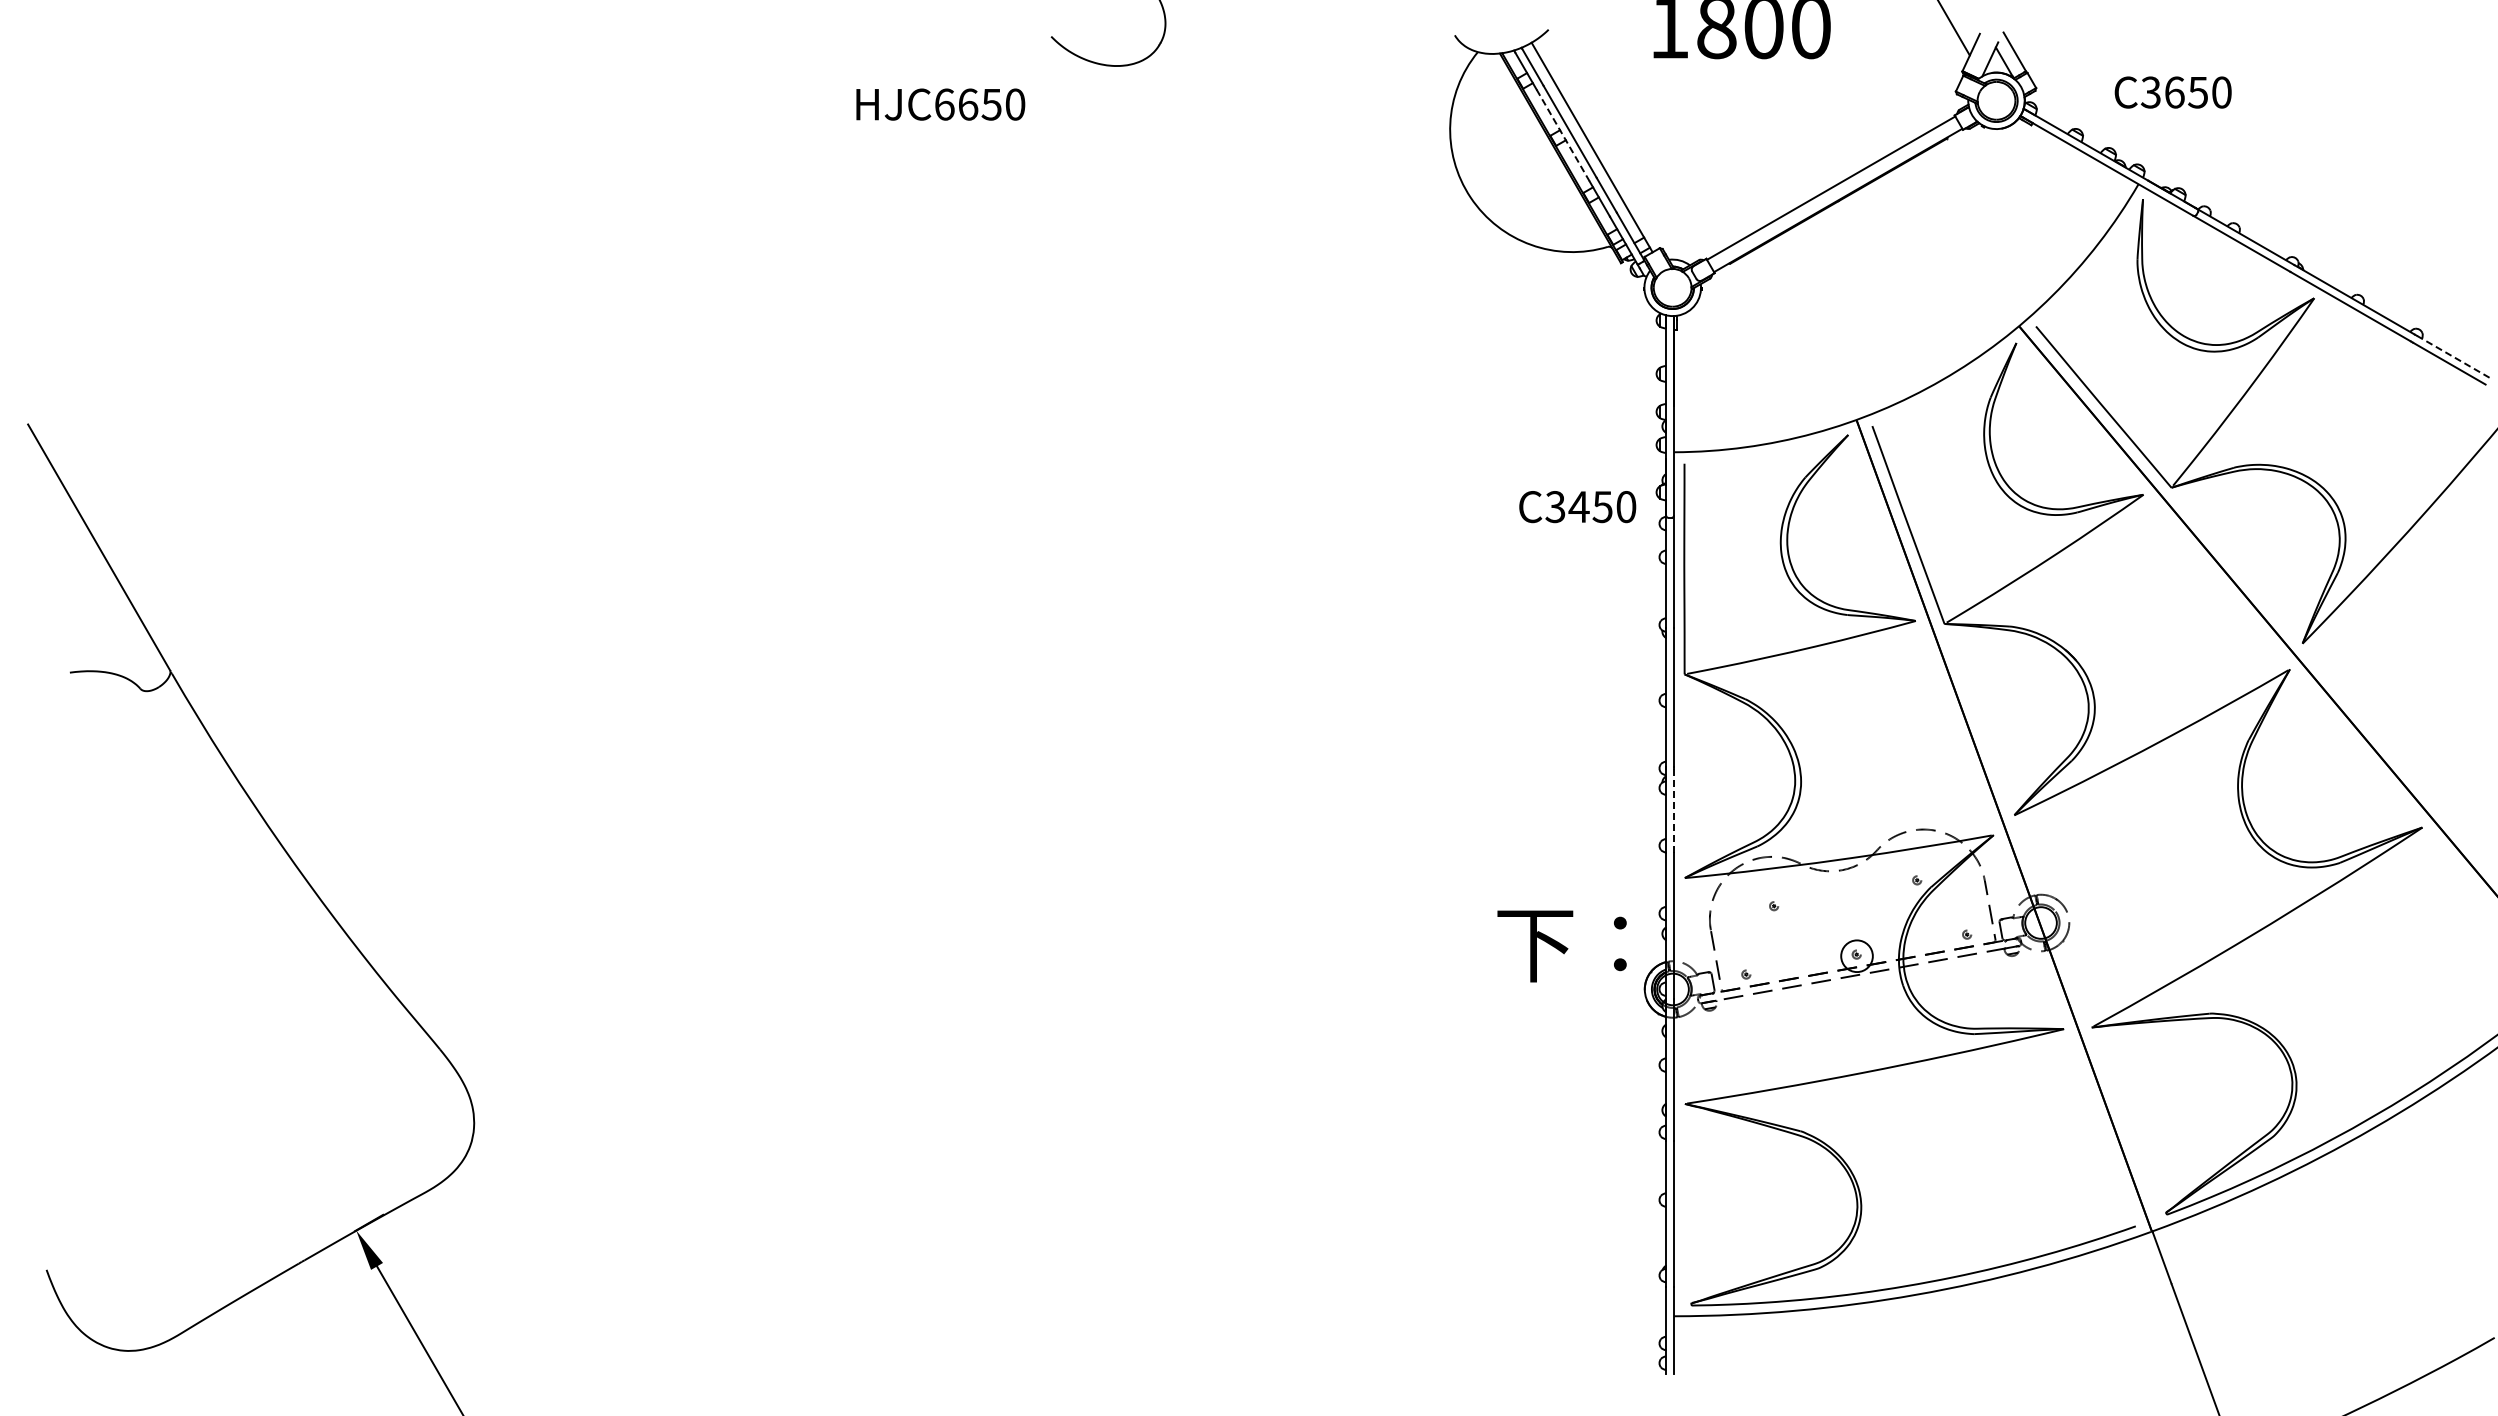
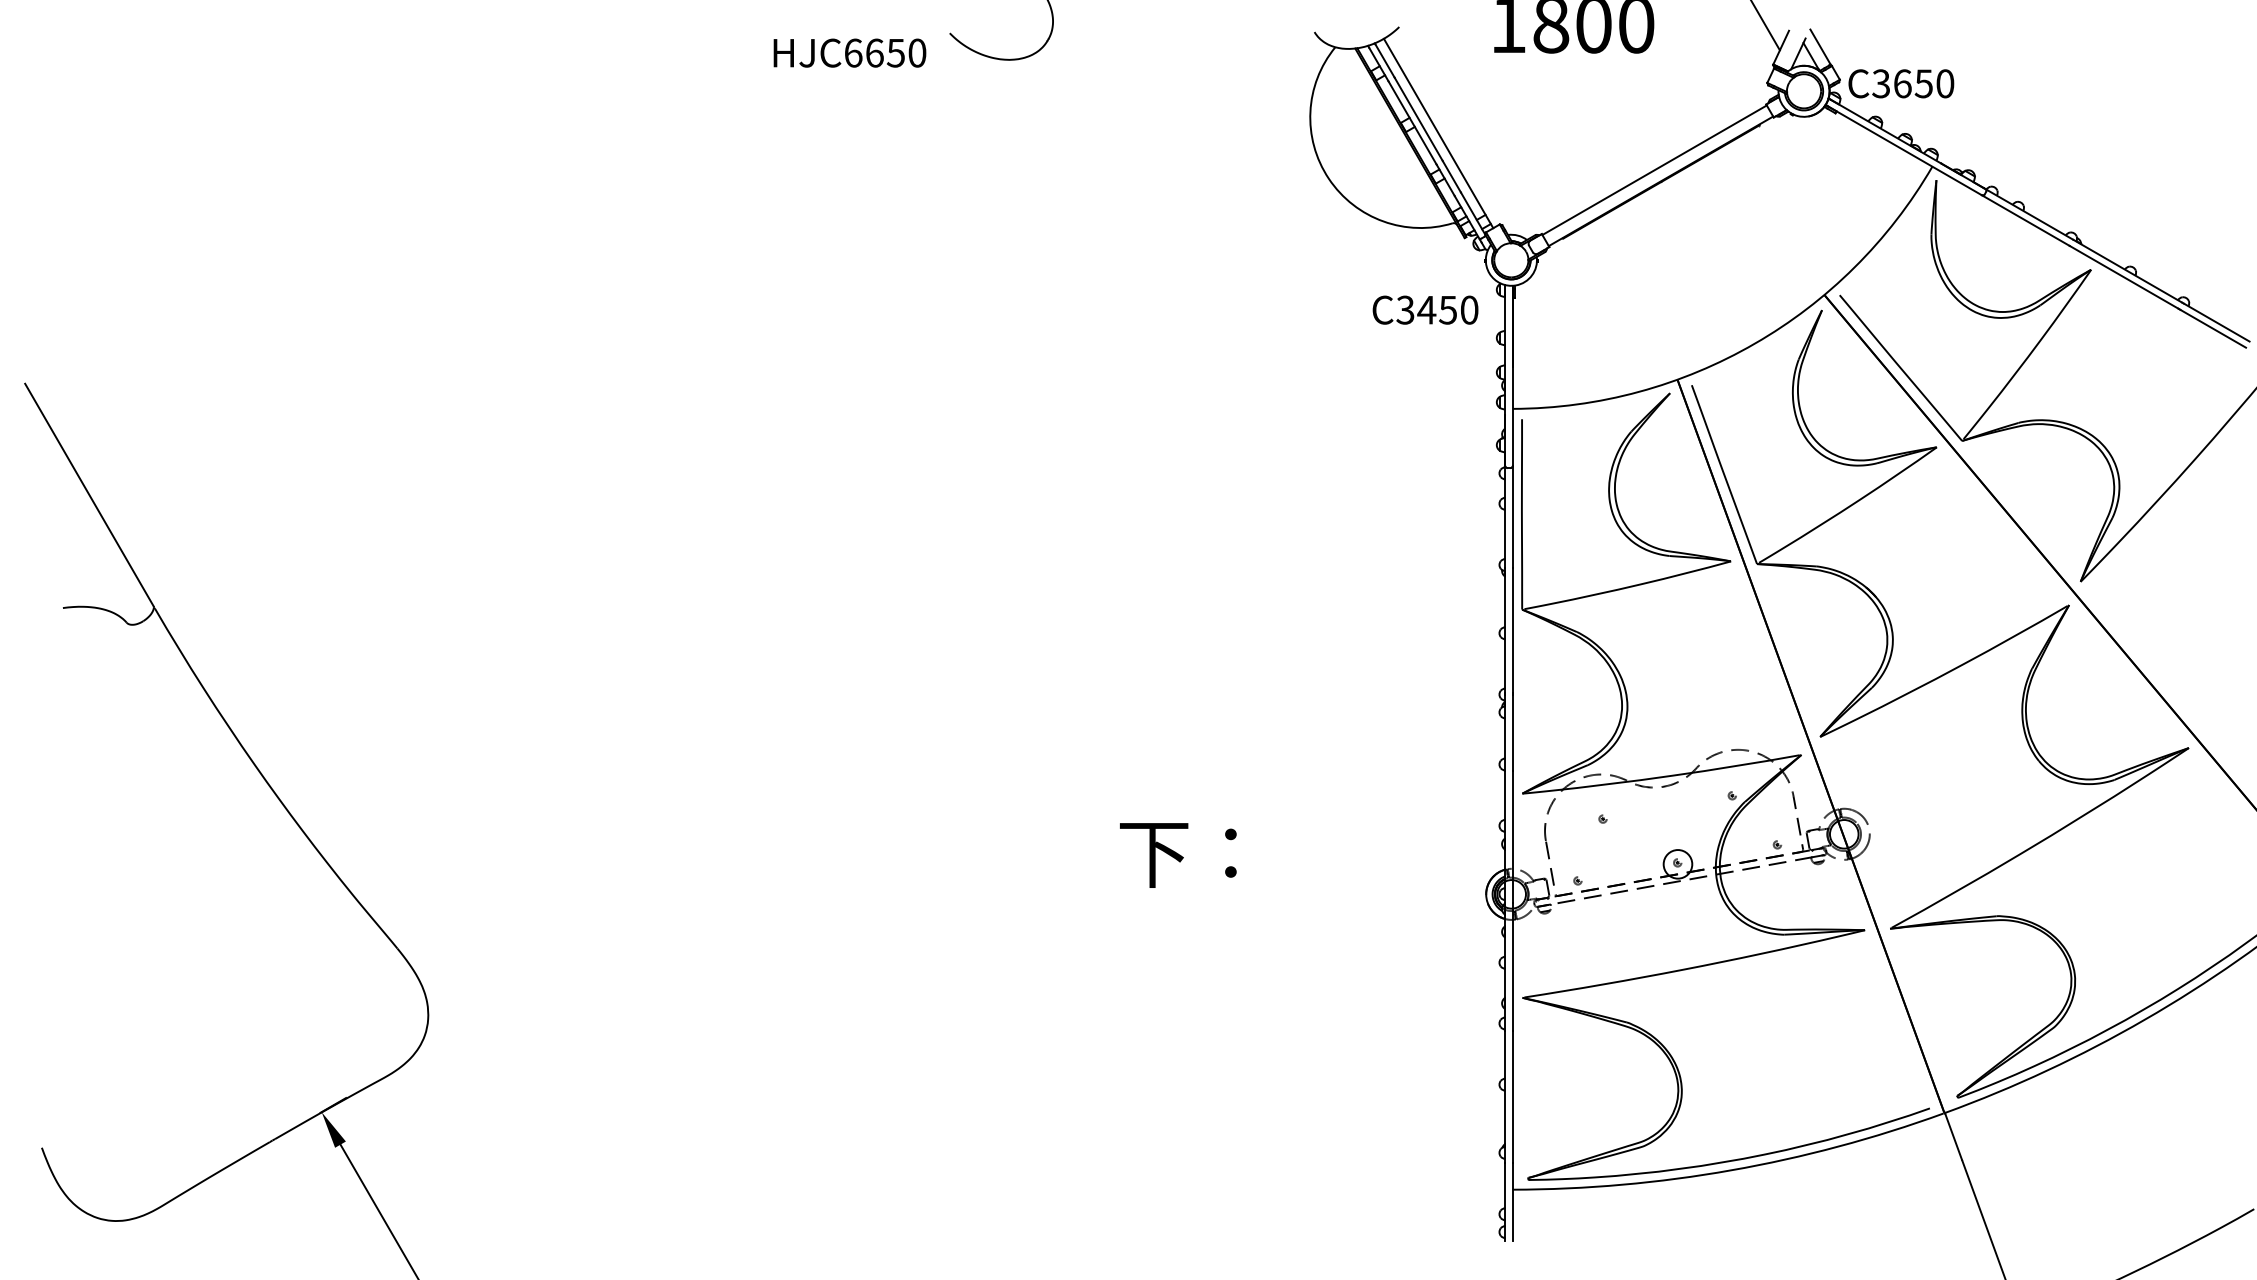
text: (2172, 92) -> (1900, 83), moved
text: (940, 104) -> (849, 53), moved
line: (1563, 136) -> (1412, 123), dashed -> solid
line: (2453, 356) -> (2217, 322), dashed -> solid
text: (1577, 507) -> (1425, 310), moved
line: (1674, 811) -> (1513, 733), dashed -> solid
text: (1561, 946) -> (1177, 855), moved

